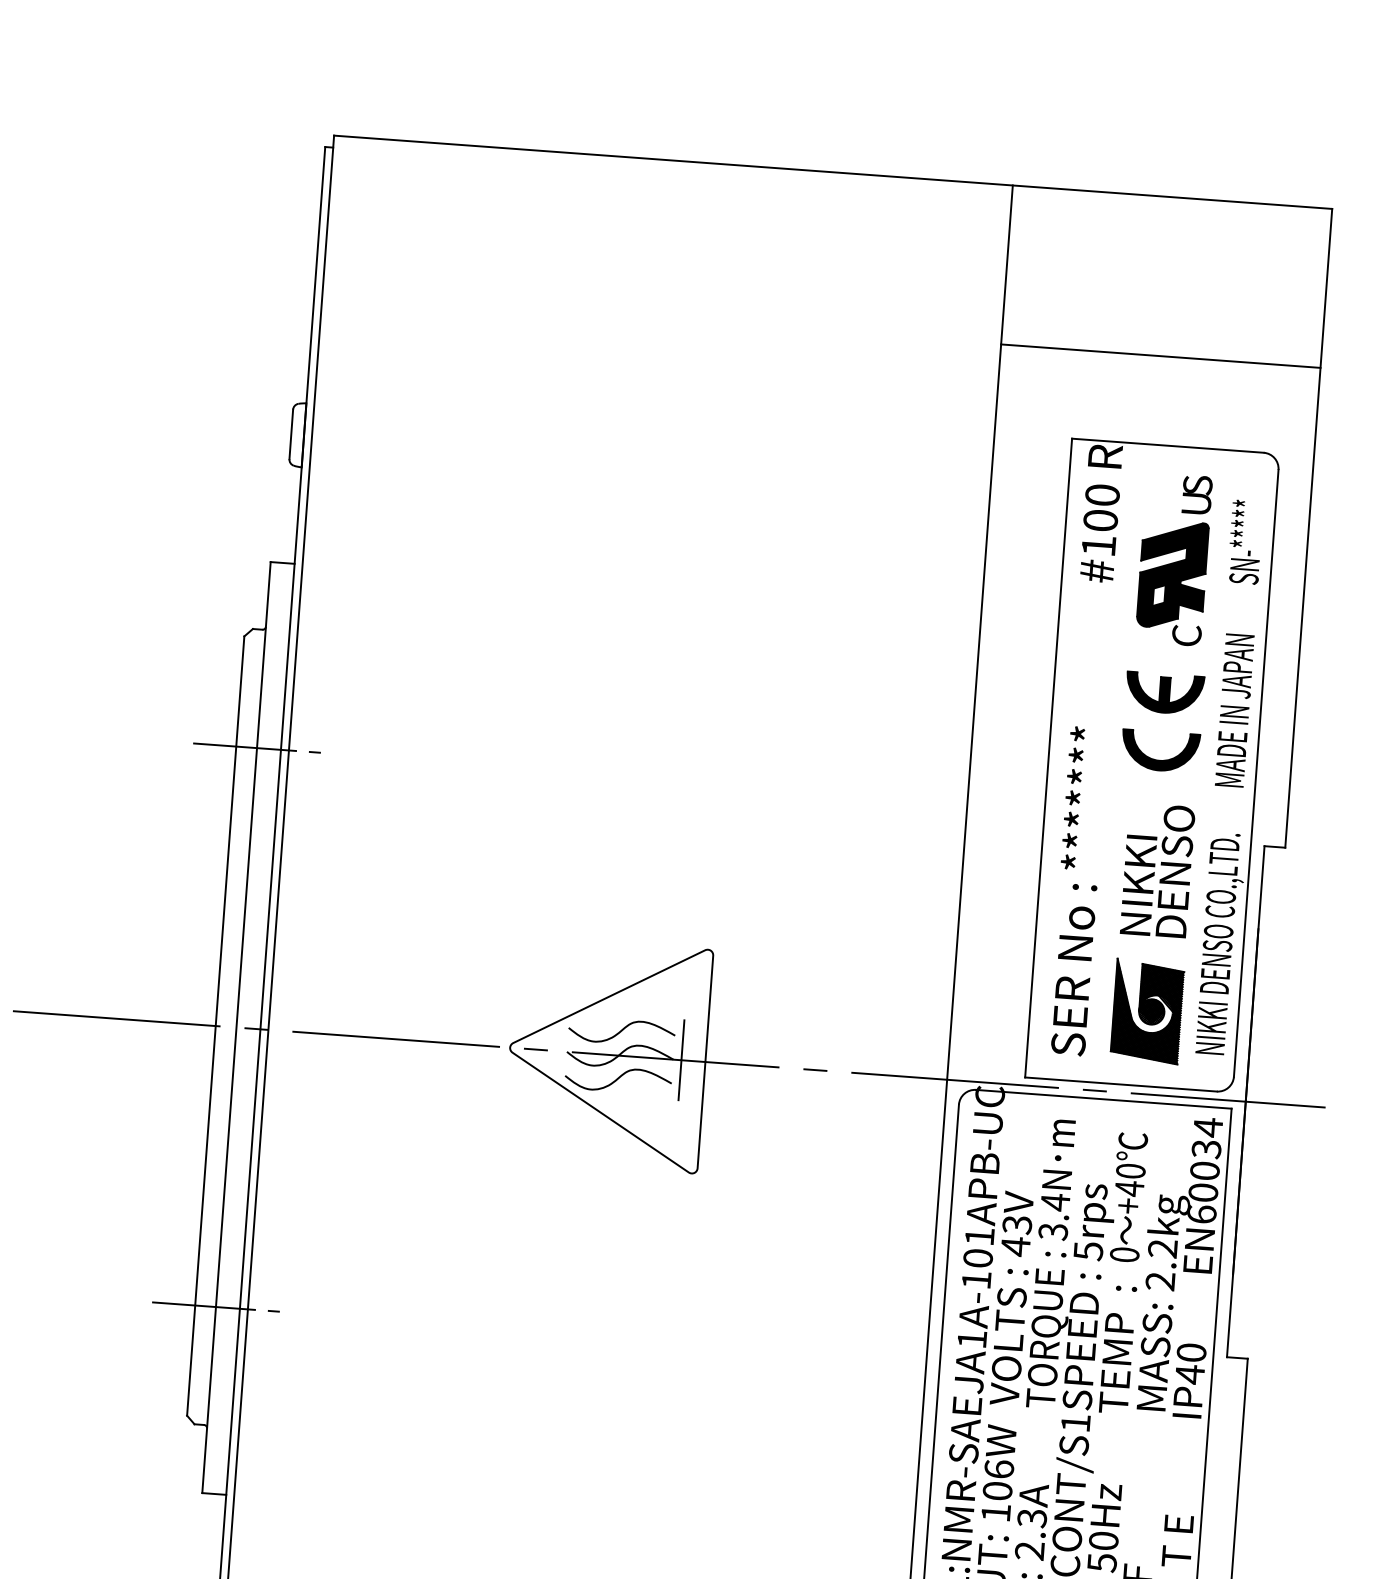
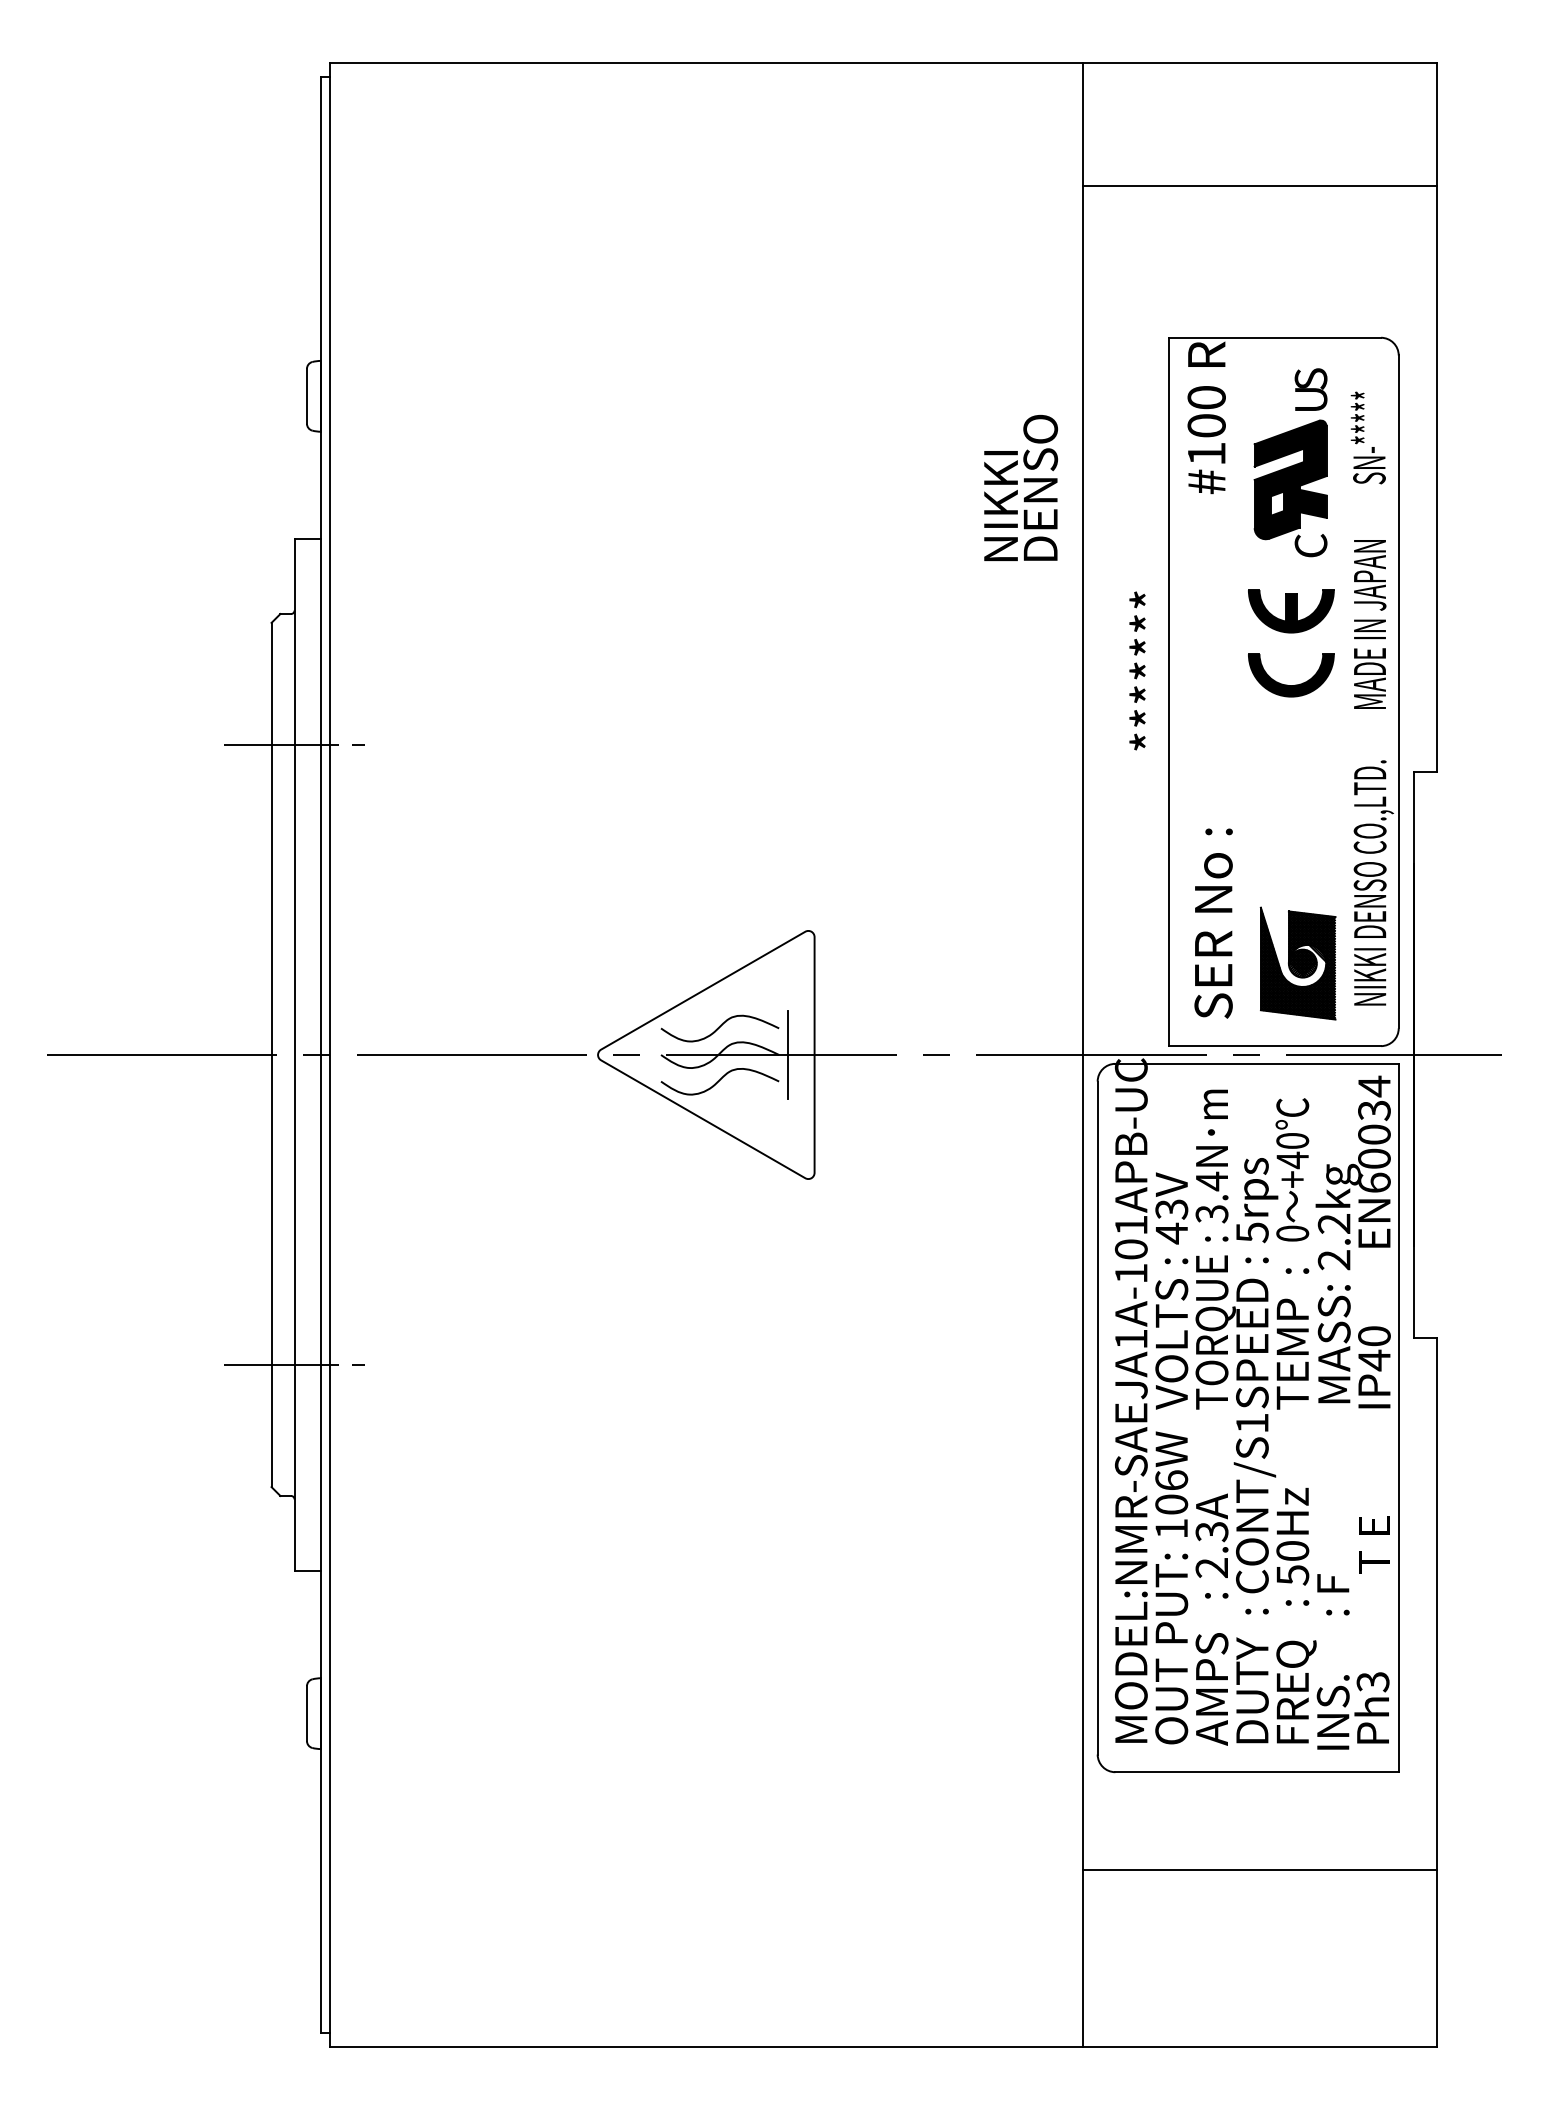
line: (1160, 356) -> (1259, 185), moved
text: (1072, 797) -> (1137, 670), moved
text: (1158, 869) -> (1021, 487), moved

